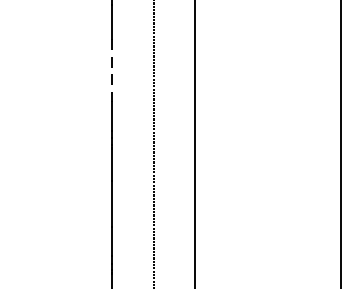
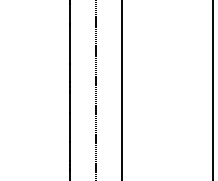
line: (111, 70) -> (69, 44), dashed -> solid

